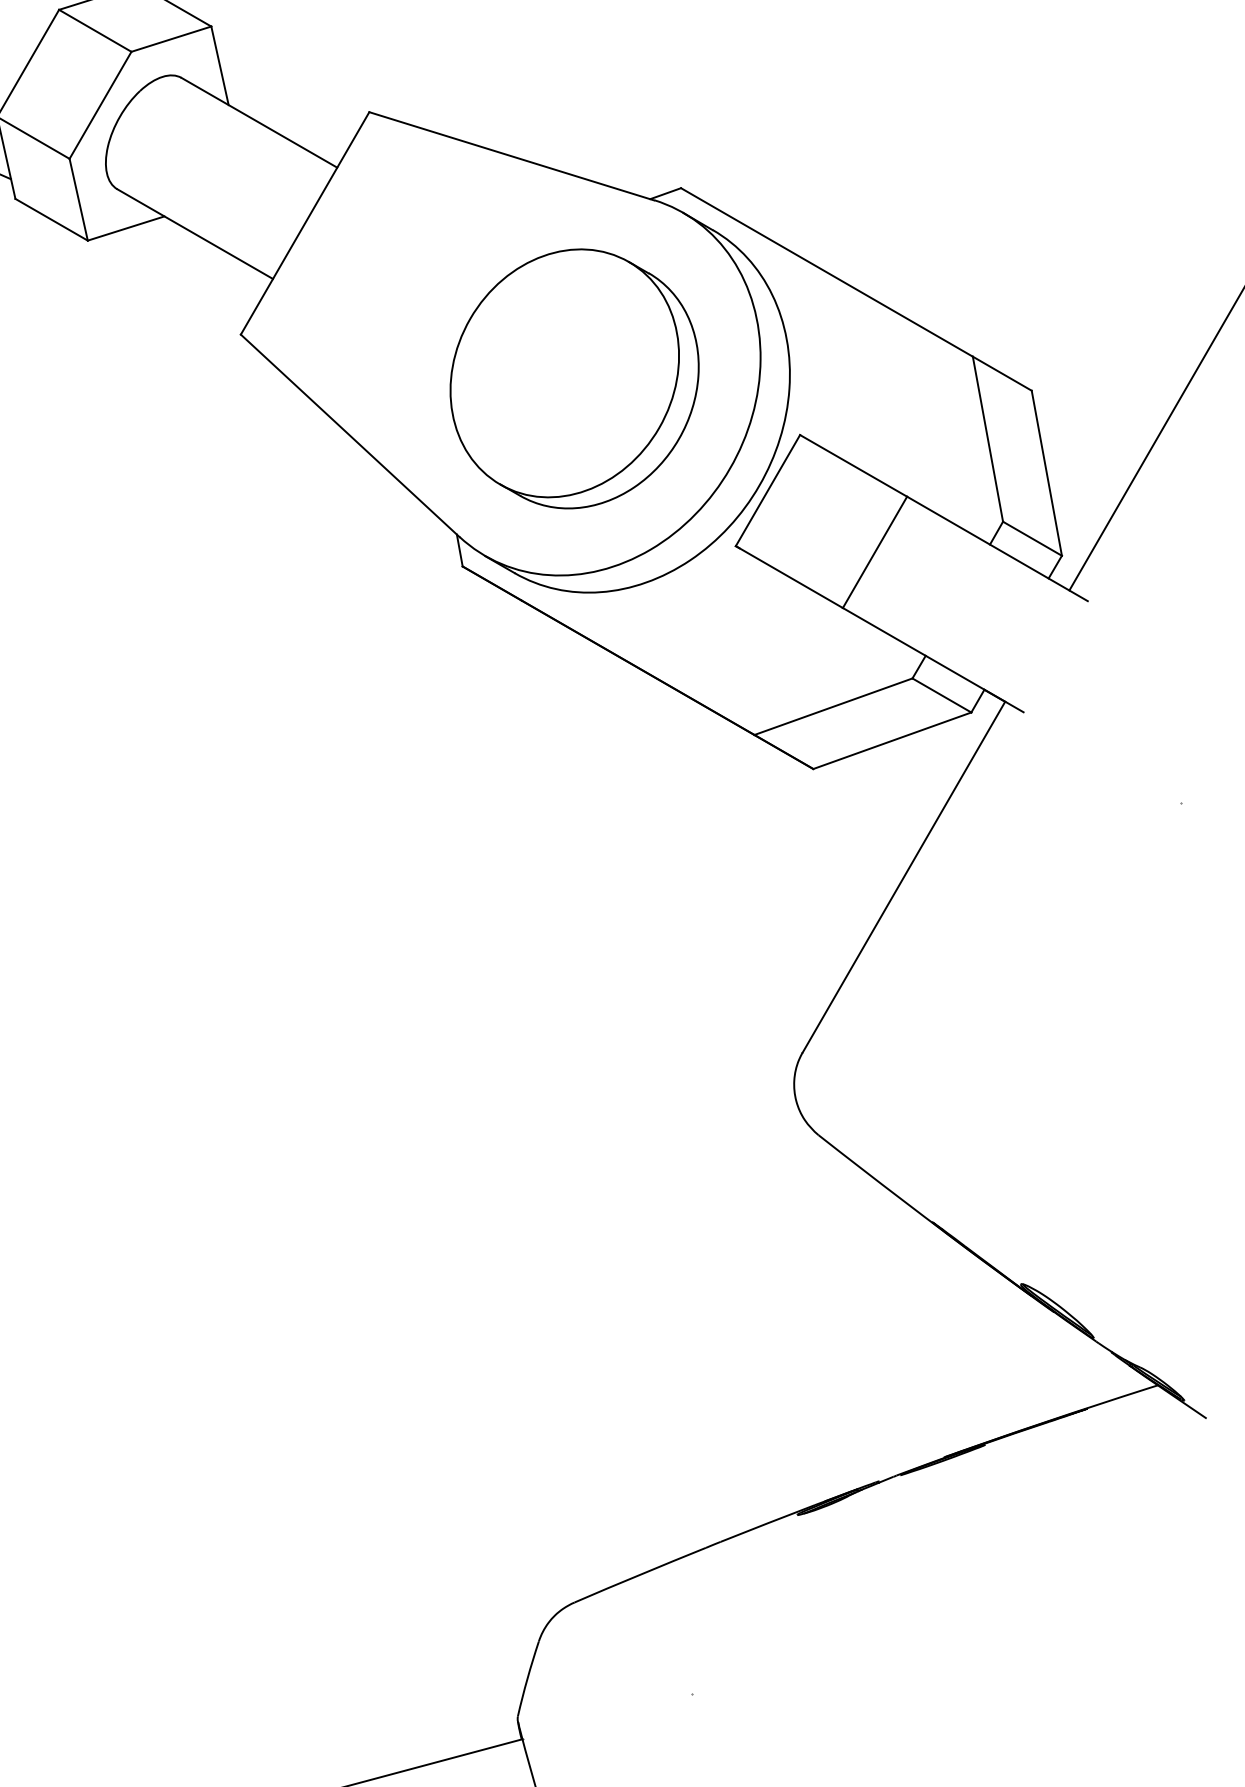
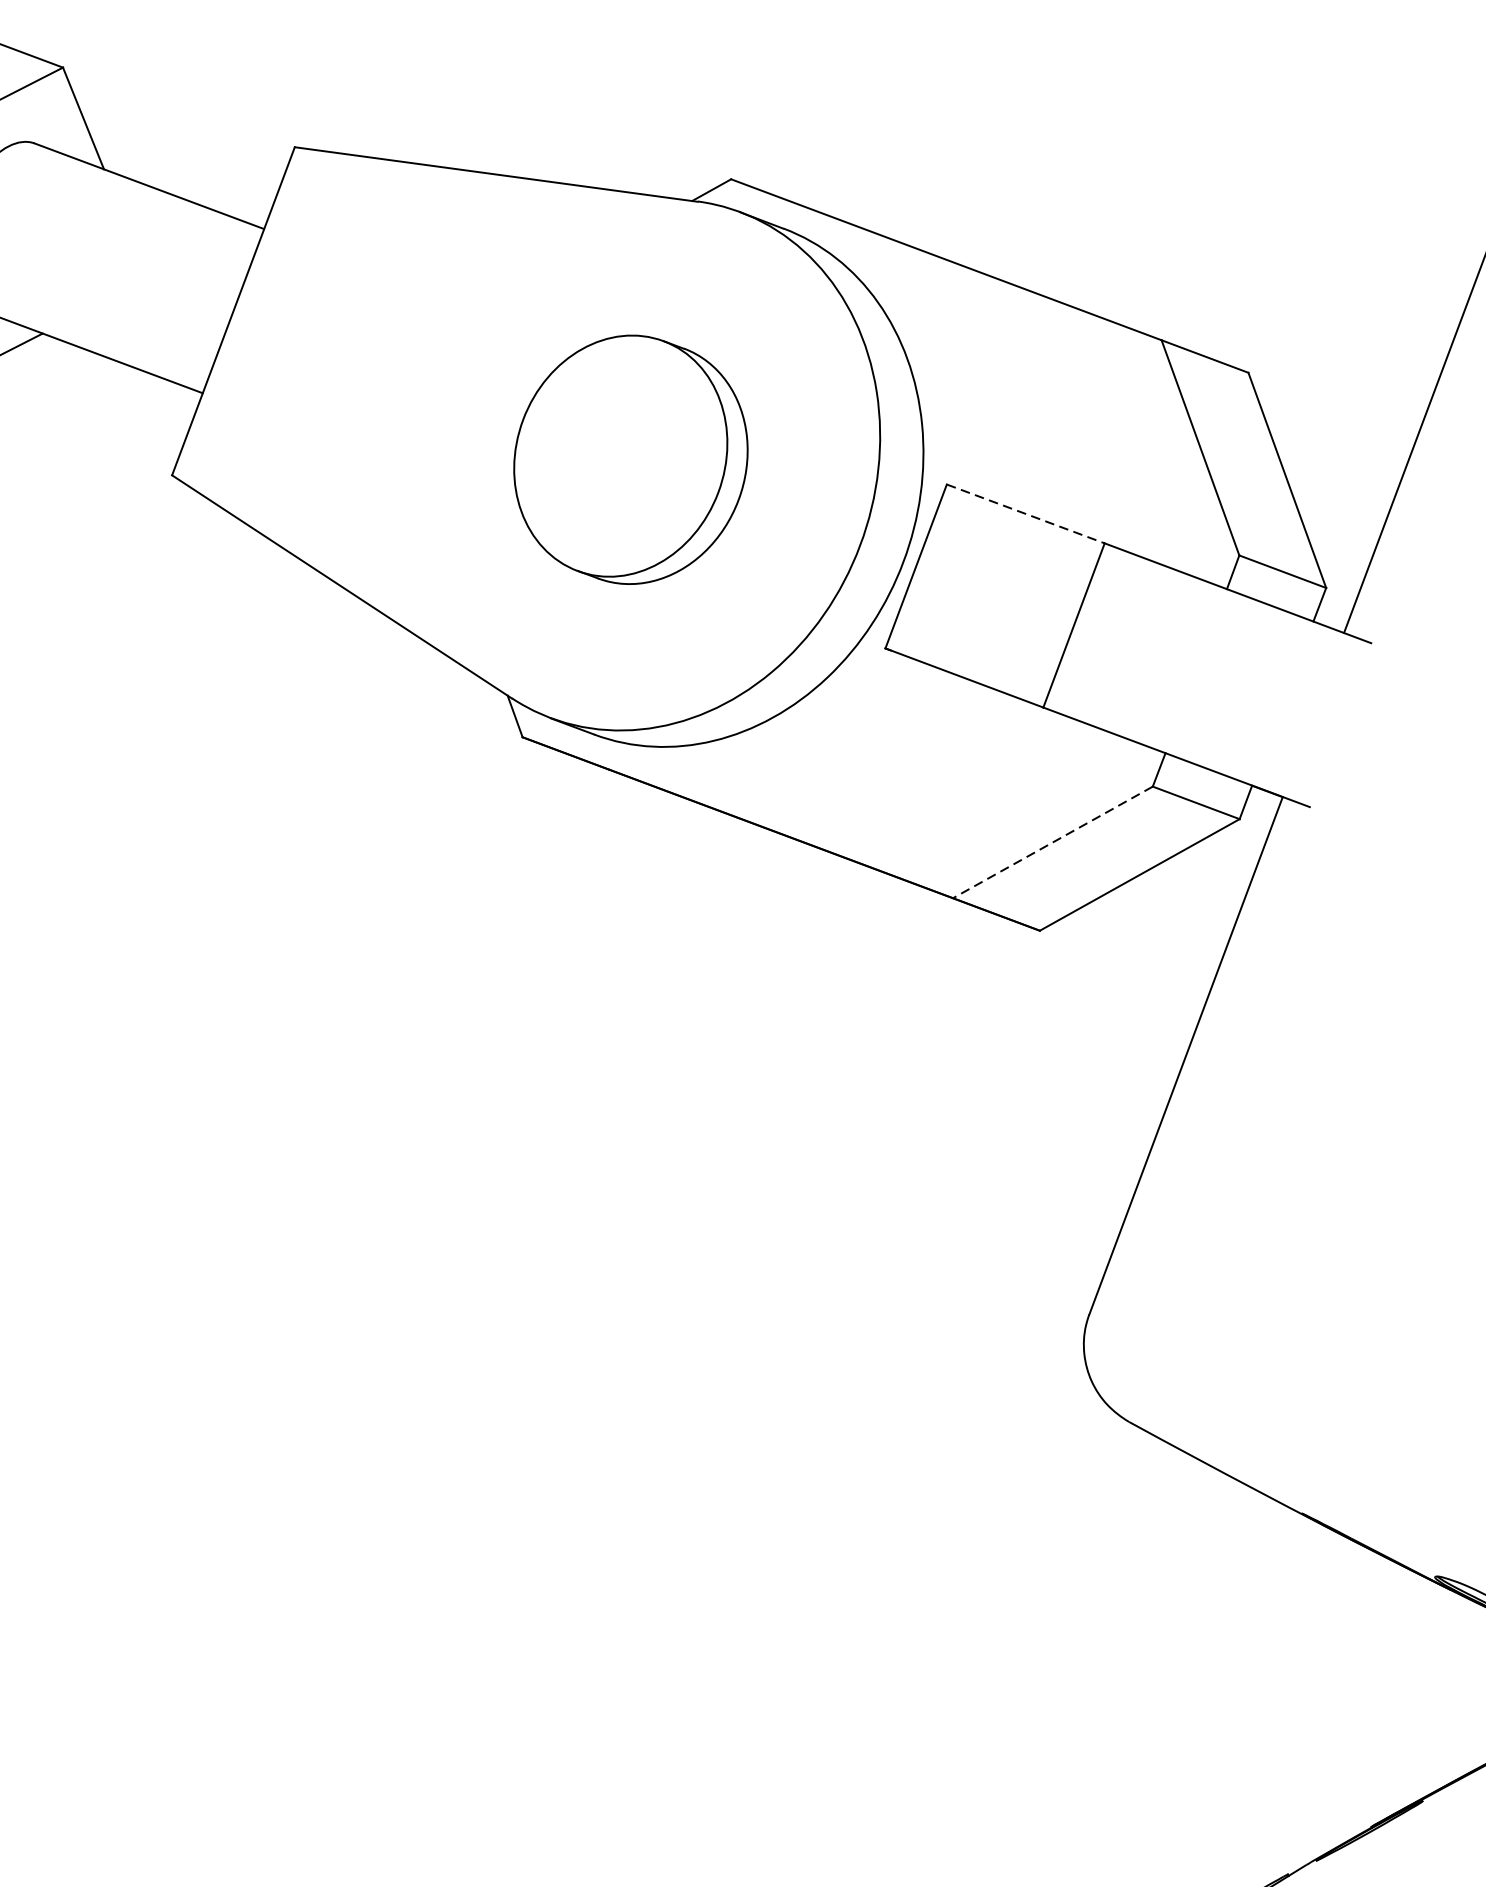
part: (574, 378) -> (630, 459), size x0.7
line: (853, 465) -> (1025, 513), solid -> dashed
line: (833, 706) -> (1052, 842), solid -> dashed

